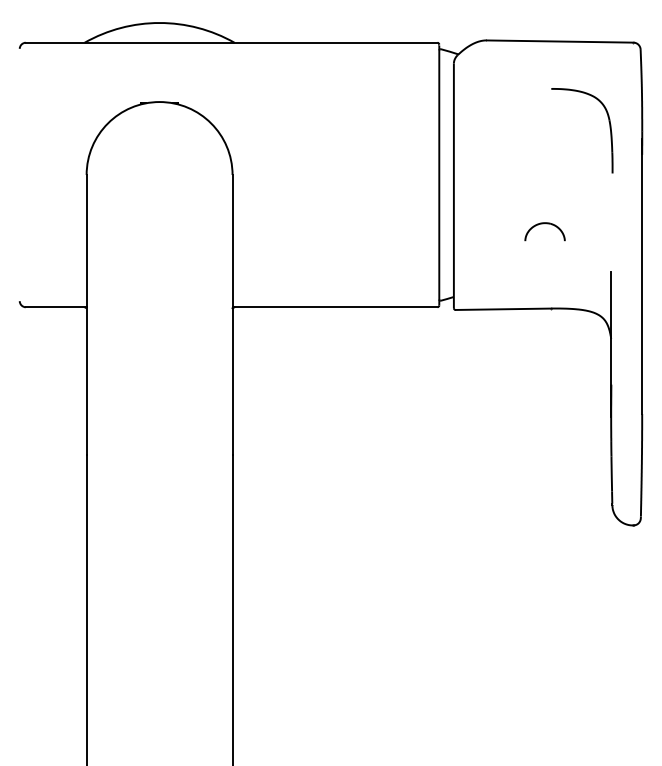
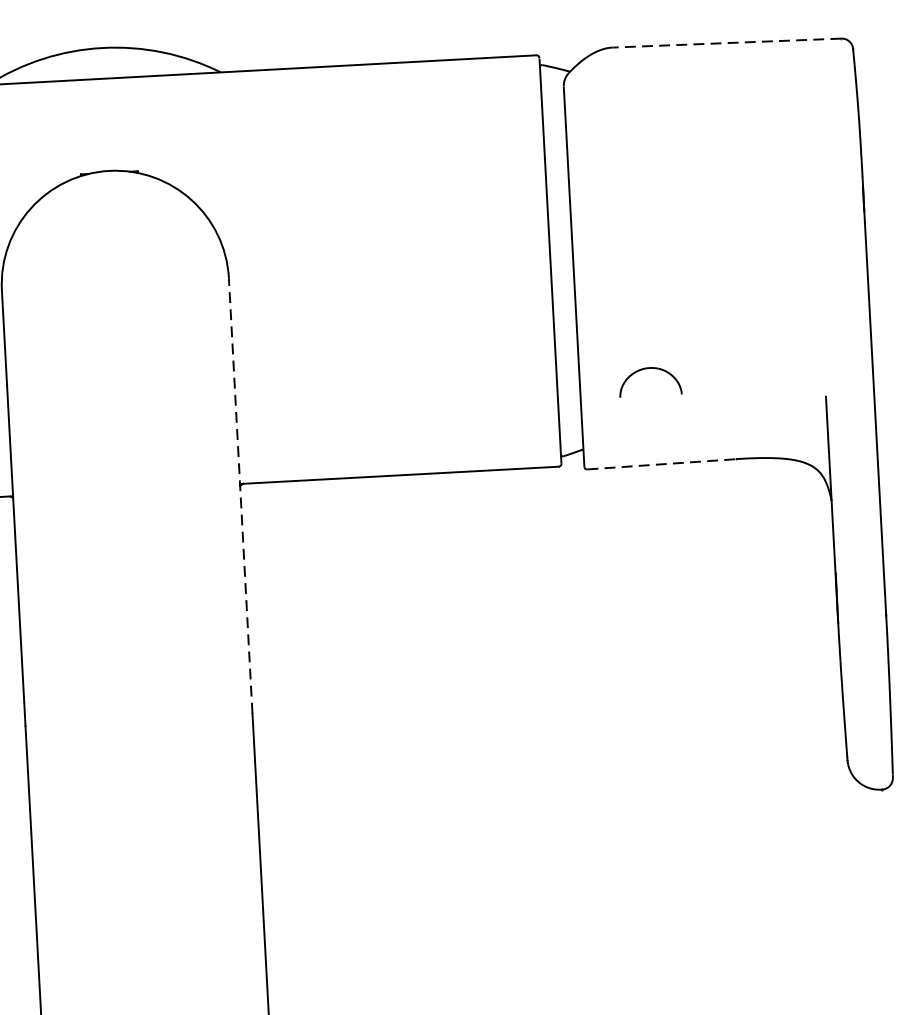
line: (559, 41) -> (726, 43), solid -> dashed
part: (609, 128) -> (811, 174), removed
part: (544, 224) -> (648, 370), moved
line: (503, 309) -> (661, 464), solid -> dashed
line: (232, 314) -> (240, 495), solid -> dashed

